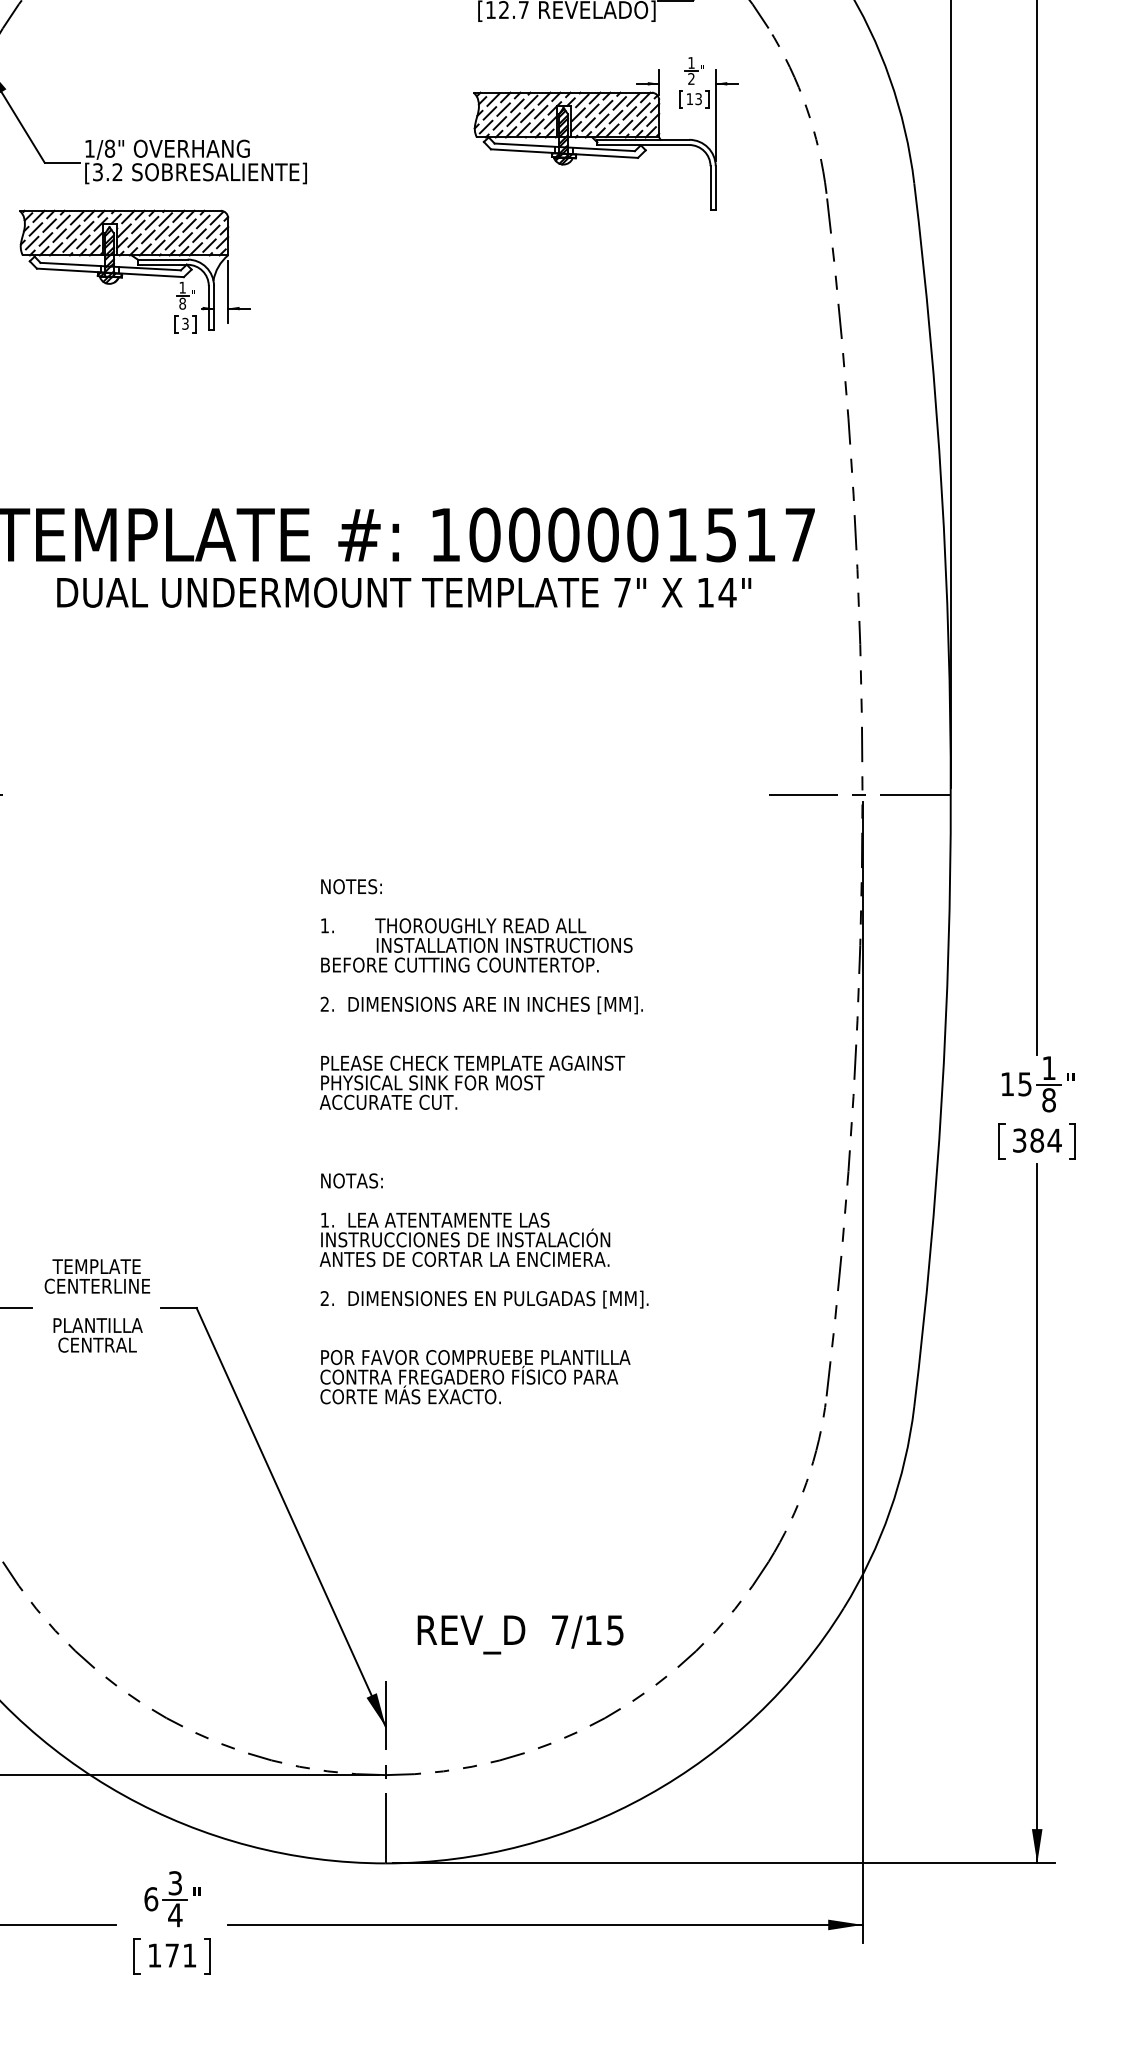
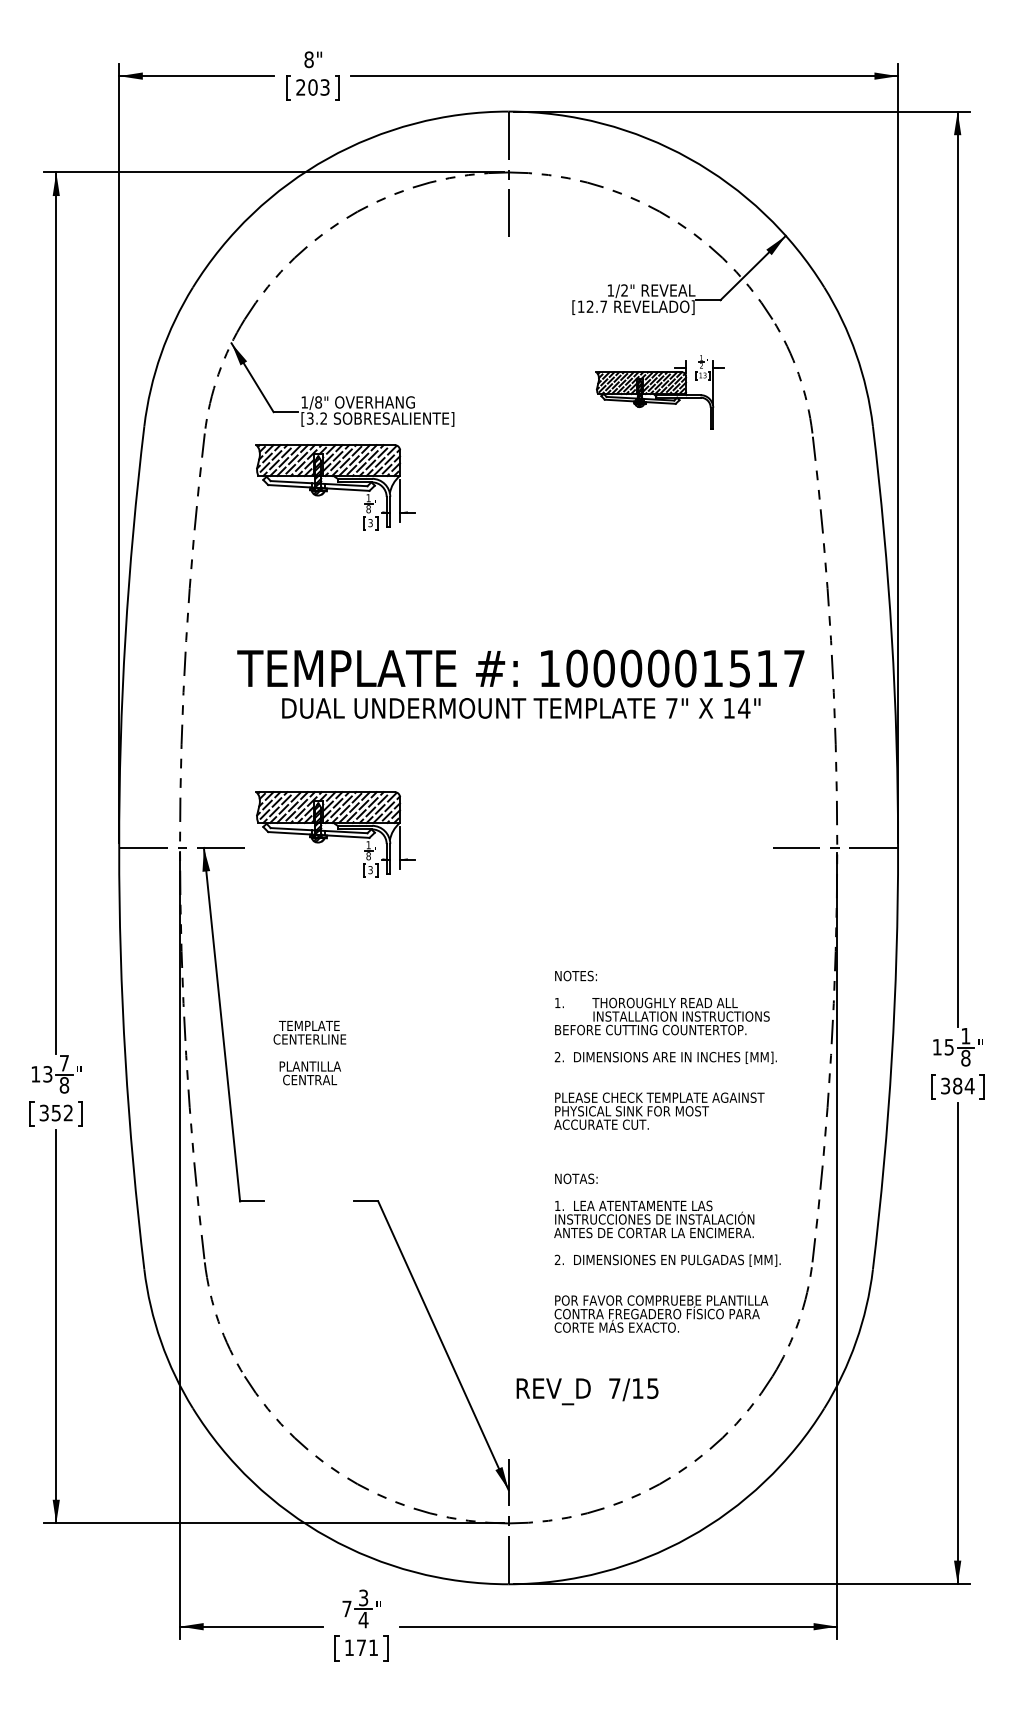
part: (604, 134) -> (659, 392), size x0.7
part: (134, 775) -> (335, 834), added
text: (484, 1141) -> (667, 1151), moved
text: (96, 1305) -> (309, 1052), moved
text: (520, 1634) -> (587, 1391), moved
text: (150, 1898) -> (346, 1608), 6 -> 7

